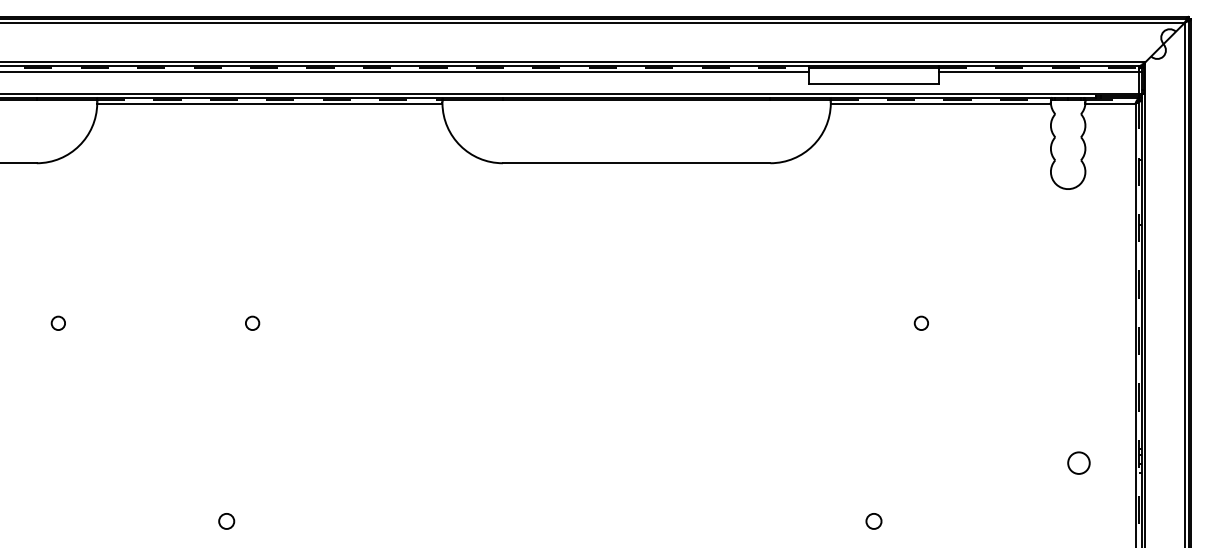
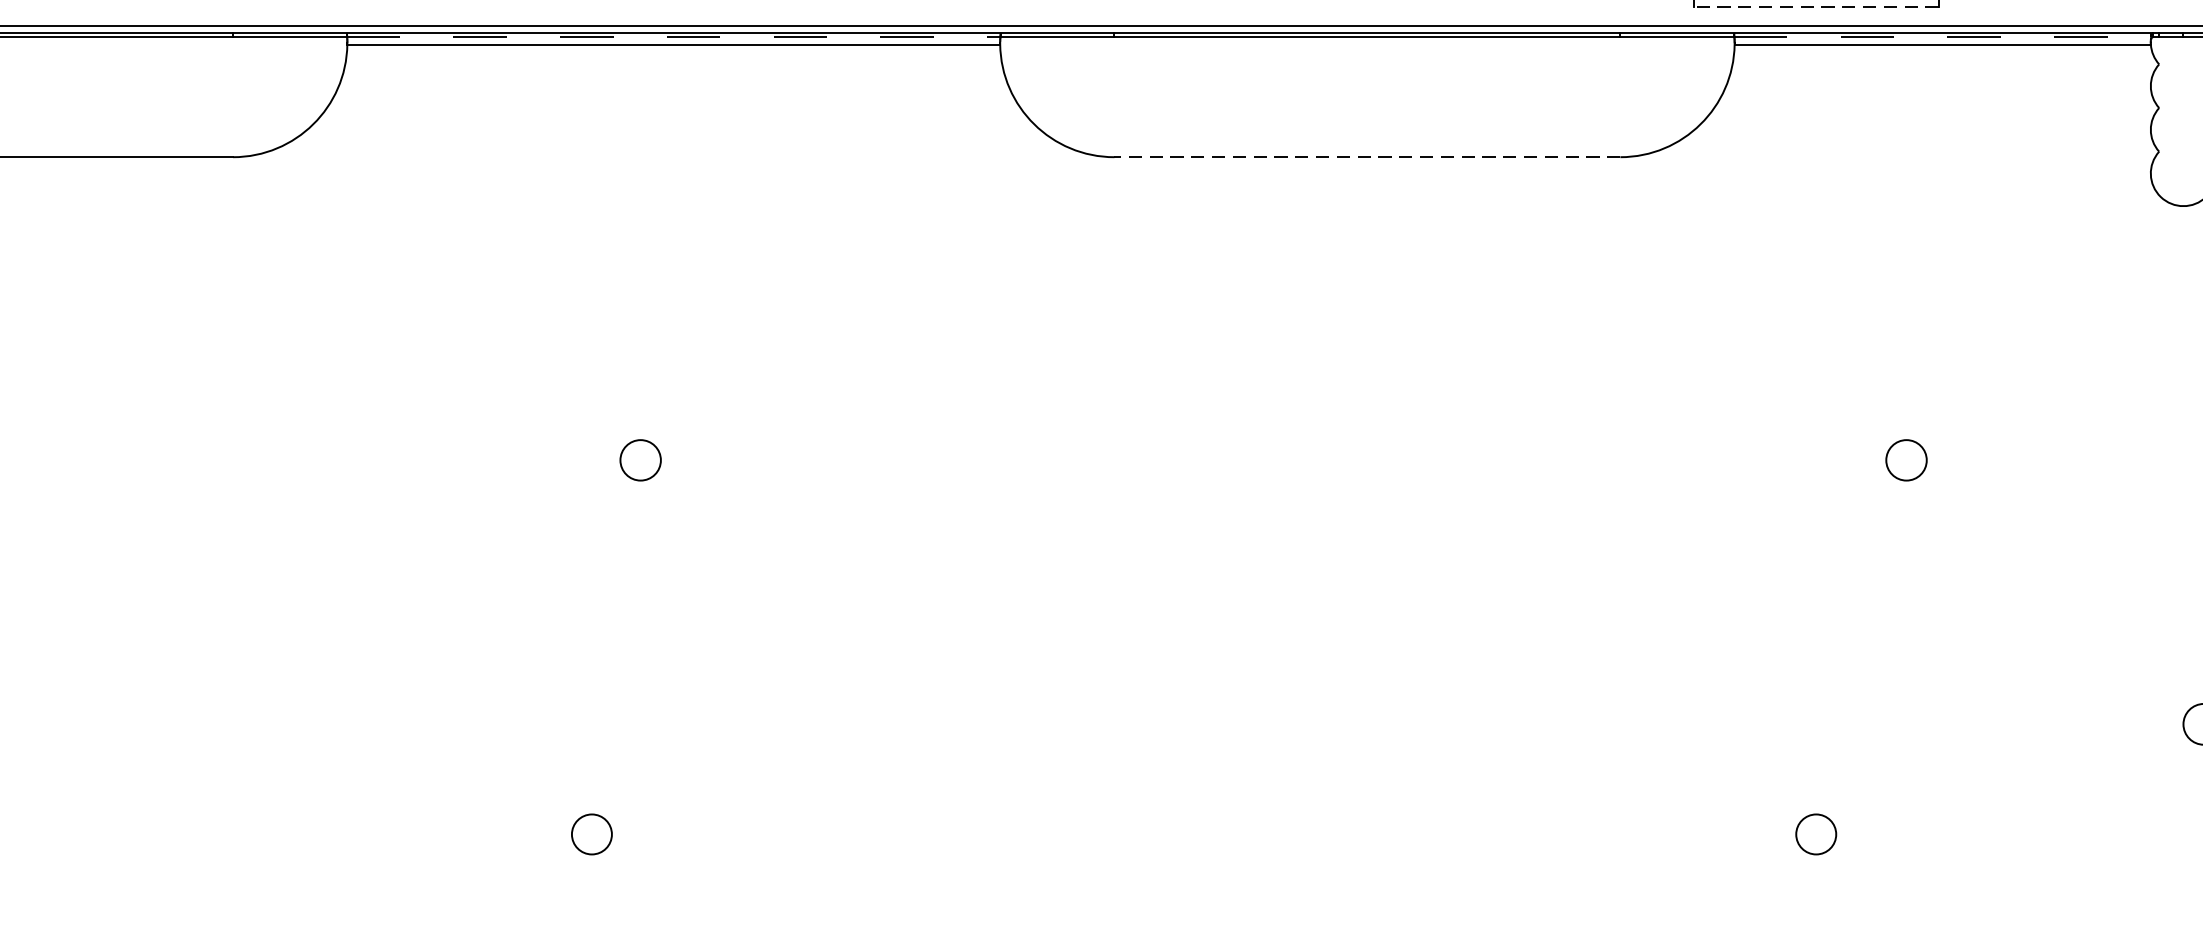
line: (873, 83) -> (1815, 6), solid -> dashed
line: (636, 163) -> (1367, 157), solid -> dashed
circle: (57, 322) -> (272, 458), removed
circle: (252, 322) -> (640, 458), size x1.6
circle: (920, 322) -> (1904, 458), size x1.6
circle: (226, 521) -> (591, 834), size x1.4
circle: (873, 521) -> (1815, 834), size x1.4

